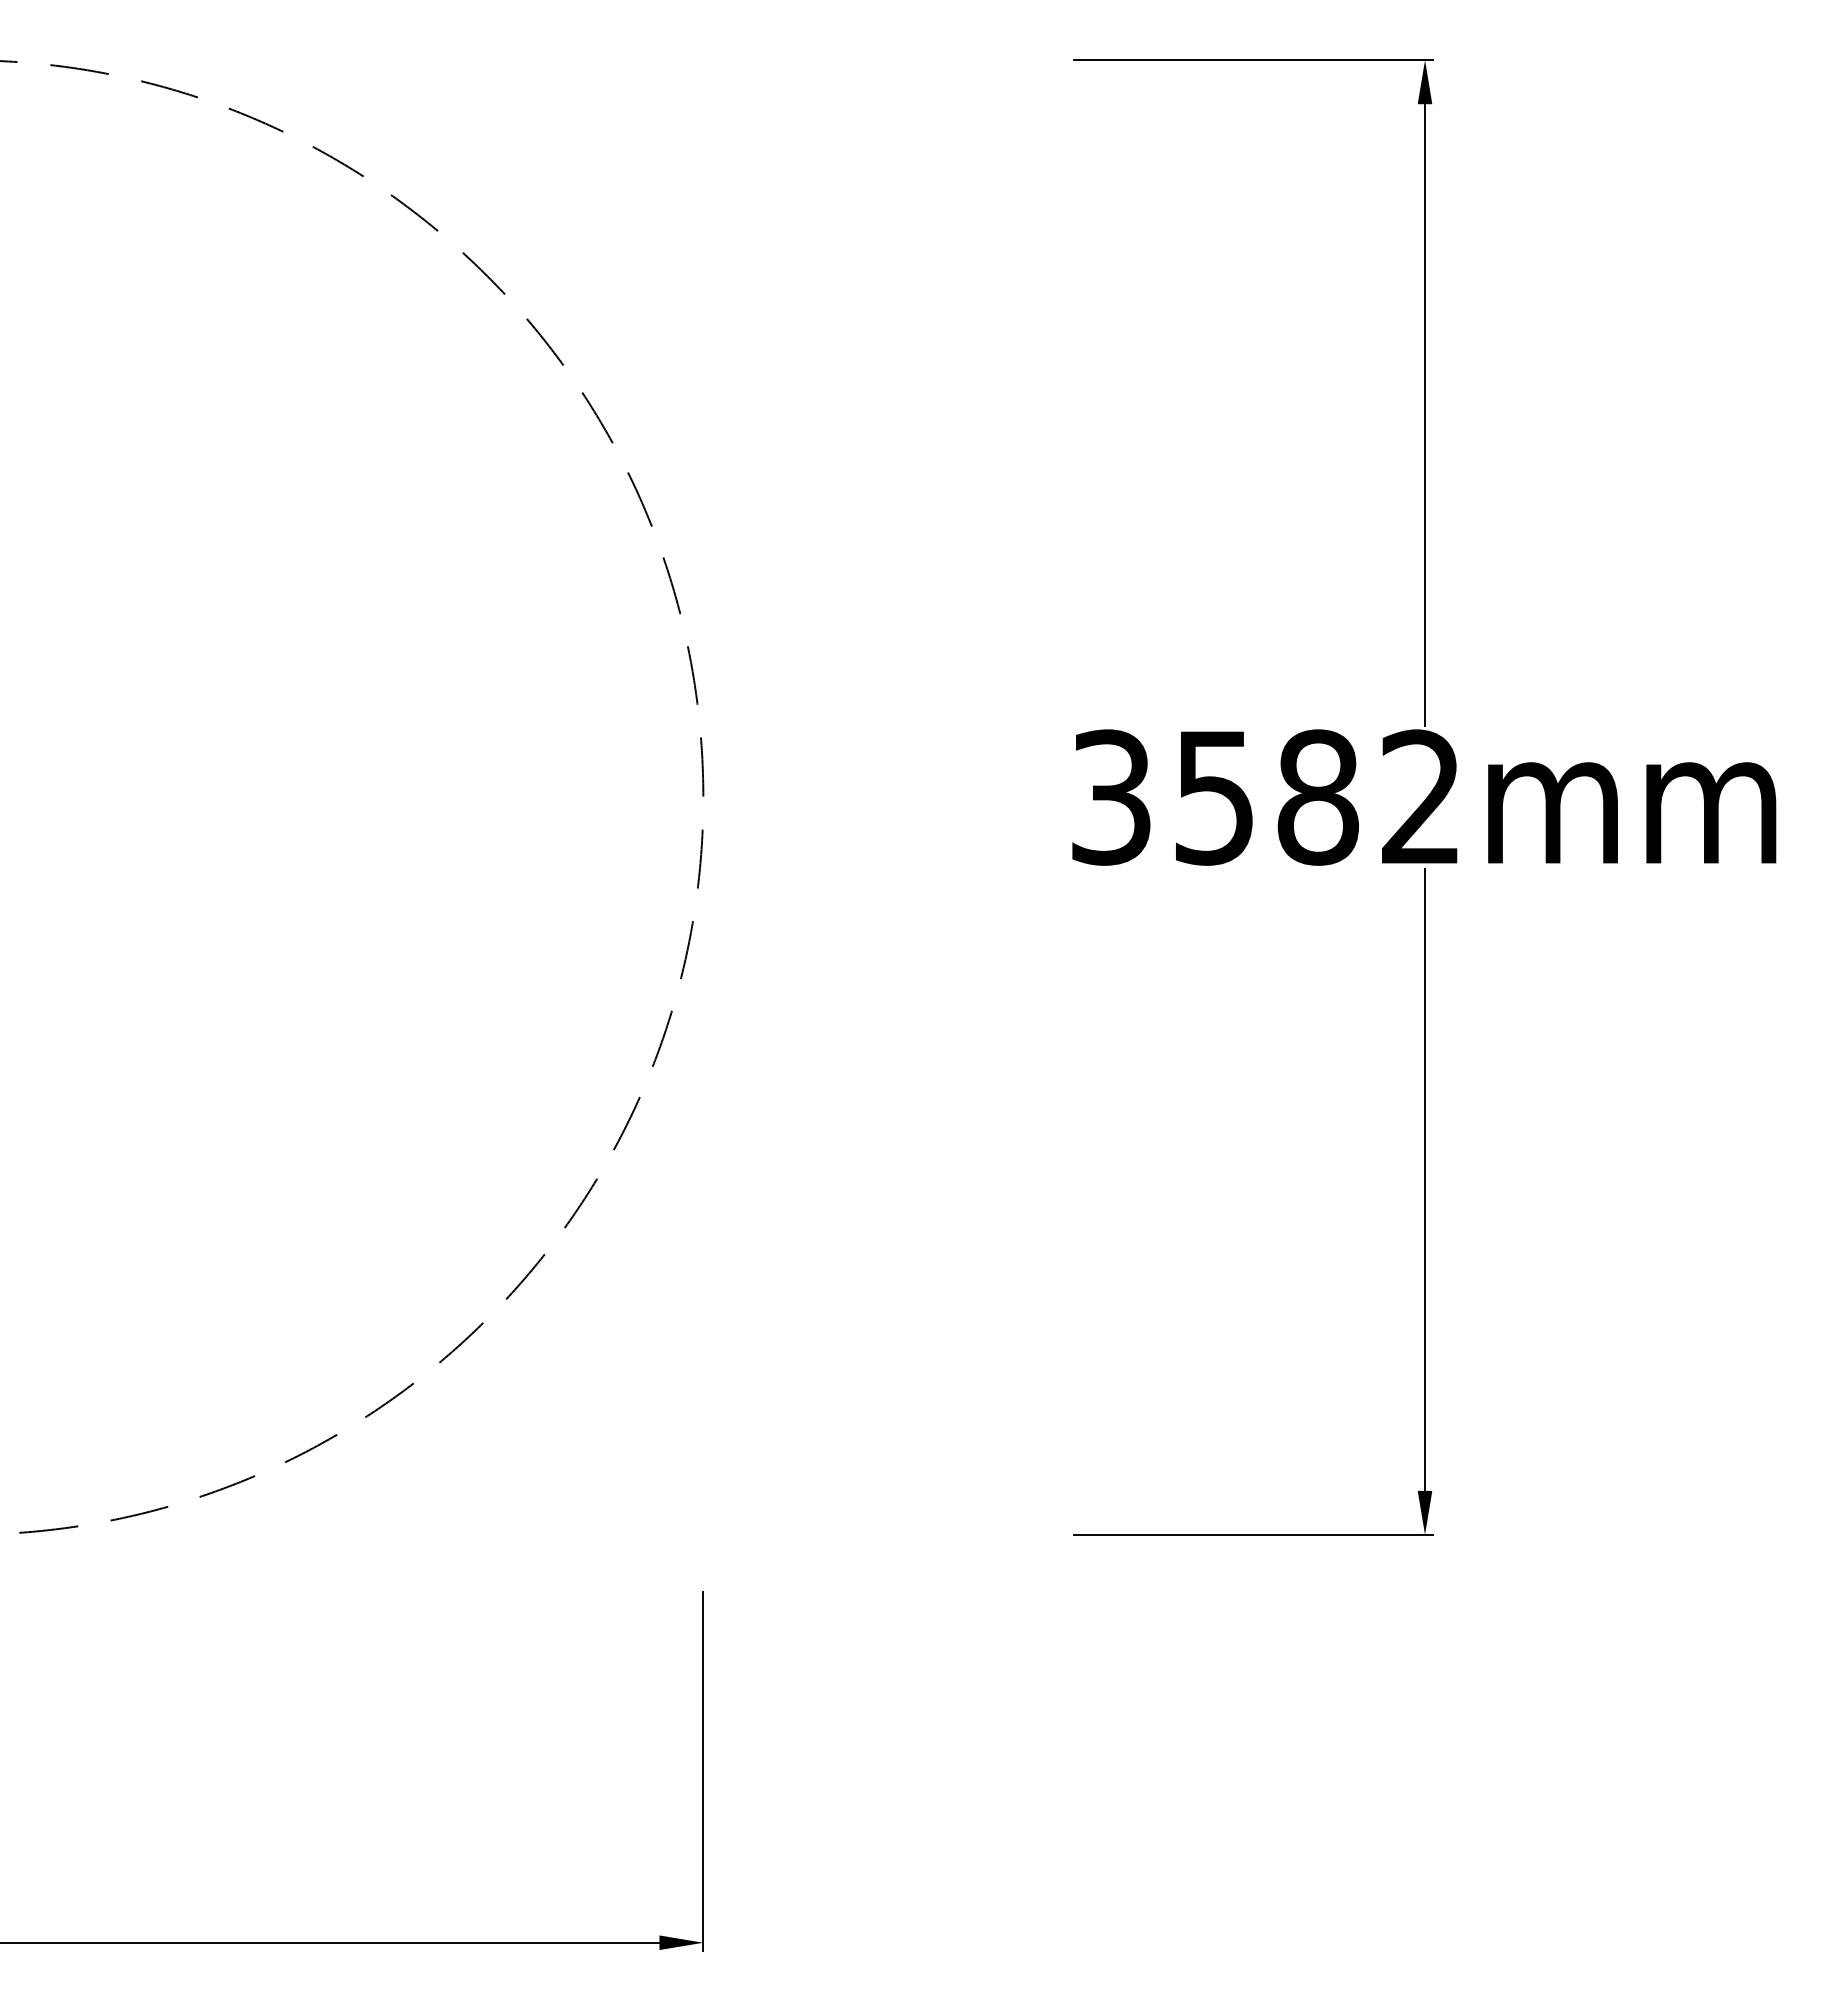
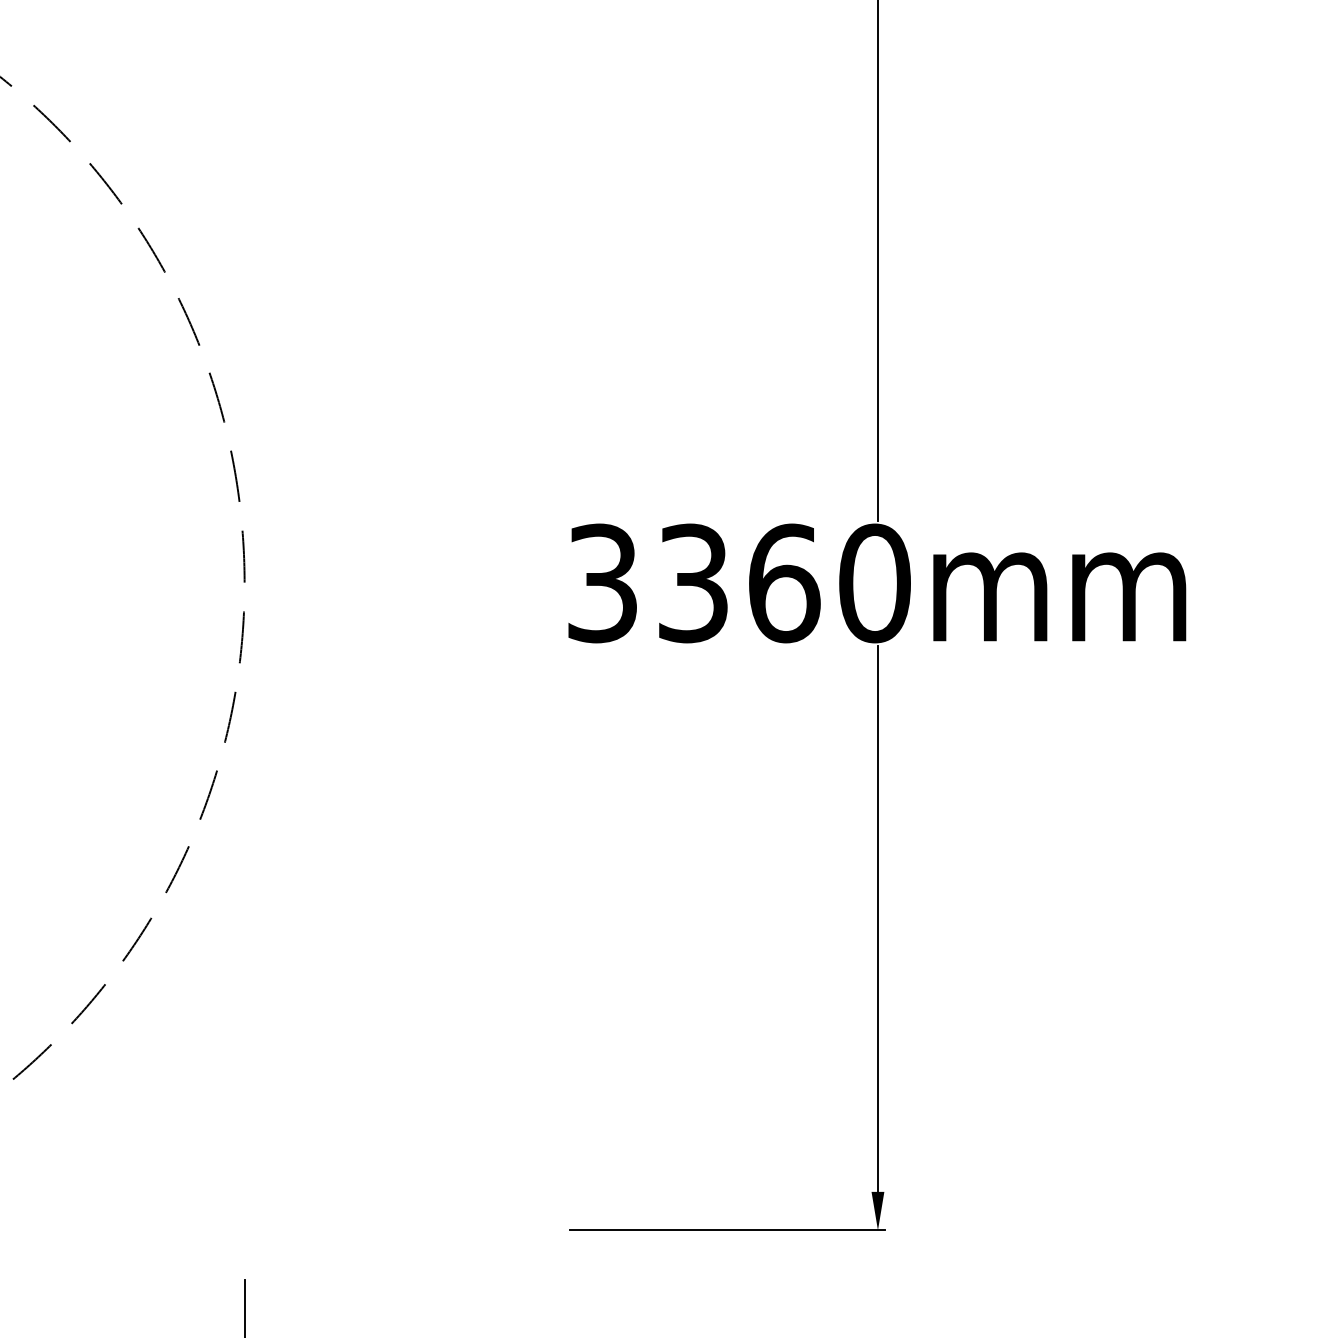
text: (1318, 797) -> (784, 583), 3582mm -> 3360mm

